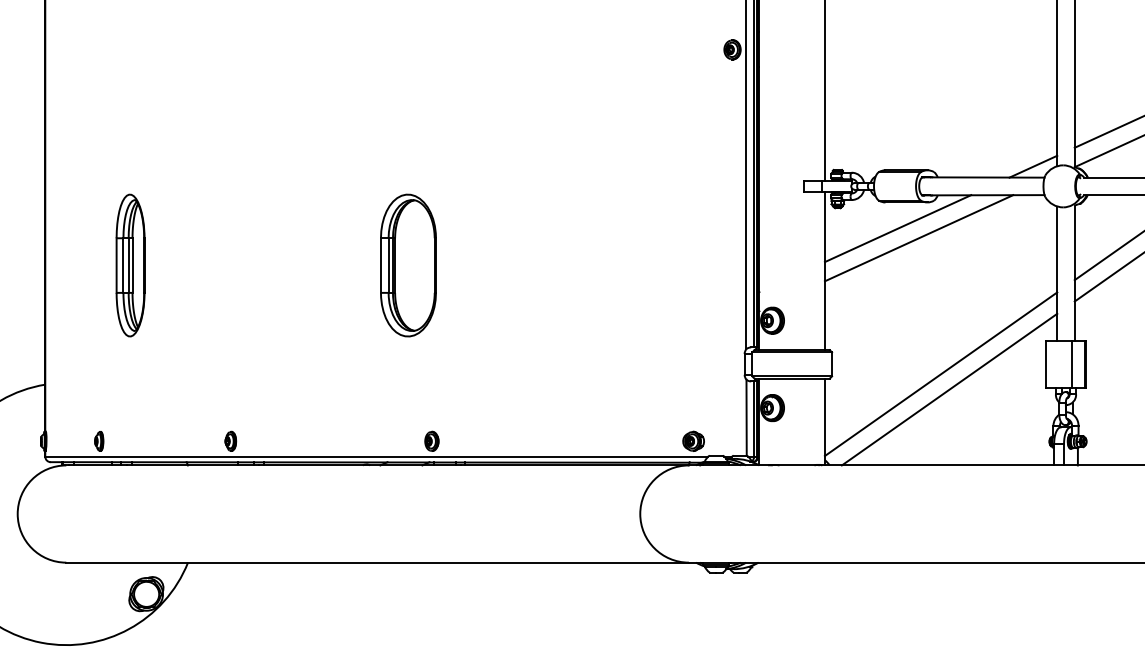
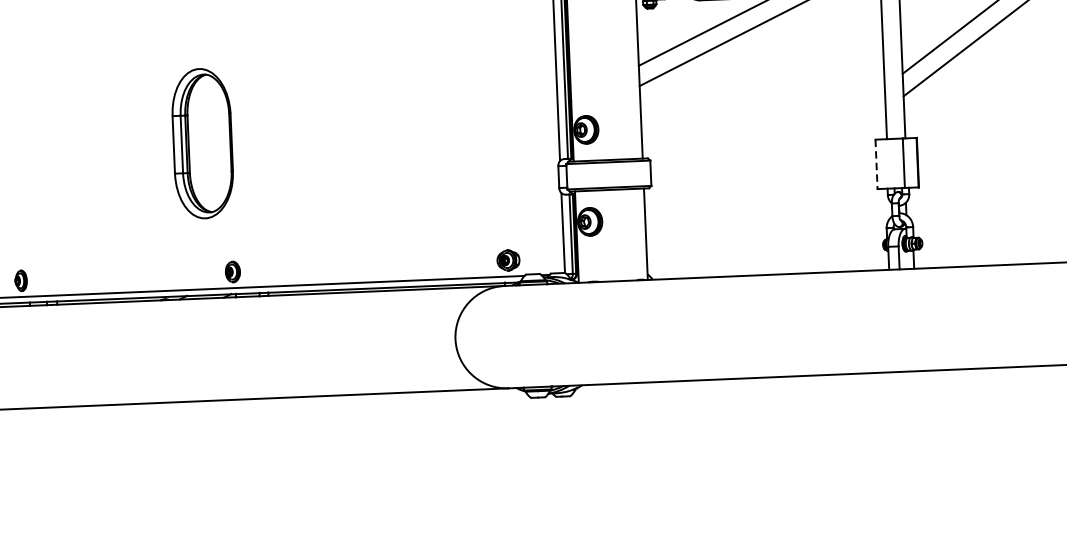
part: (408, 265) -> (202, 143), moved
line: (1046, 365) -> (876, 164), solid -> dashed
line: (940, 374) -> (765, 179), removed
line: (949, 389) -> (775, 194), removed

